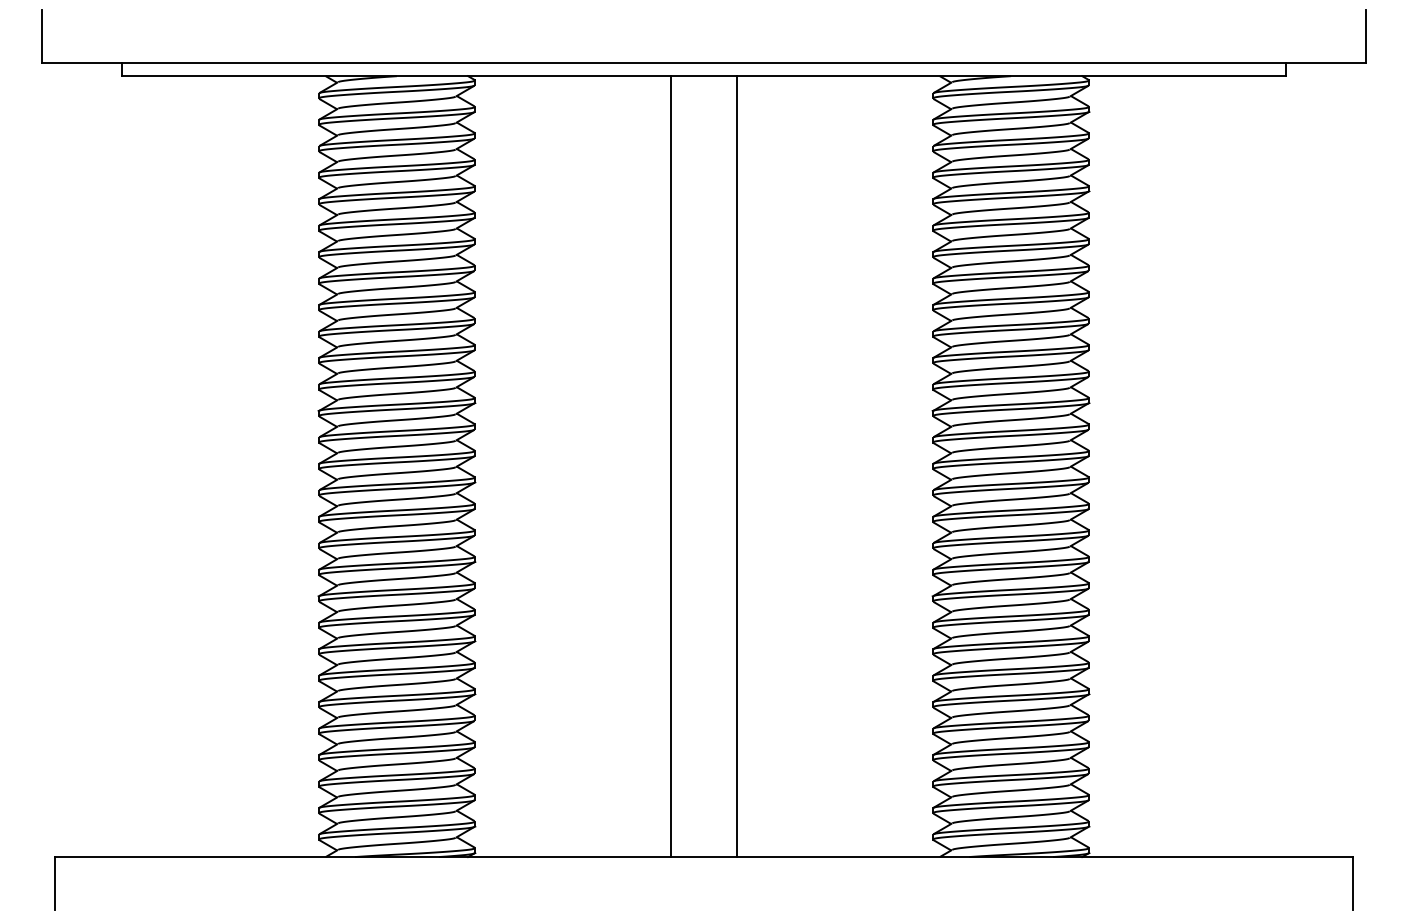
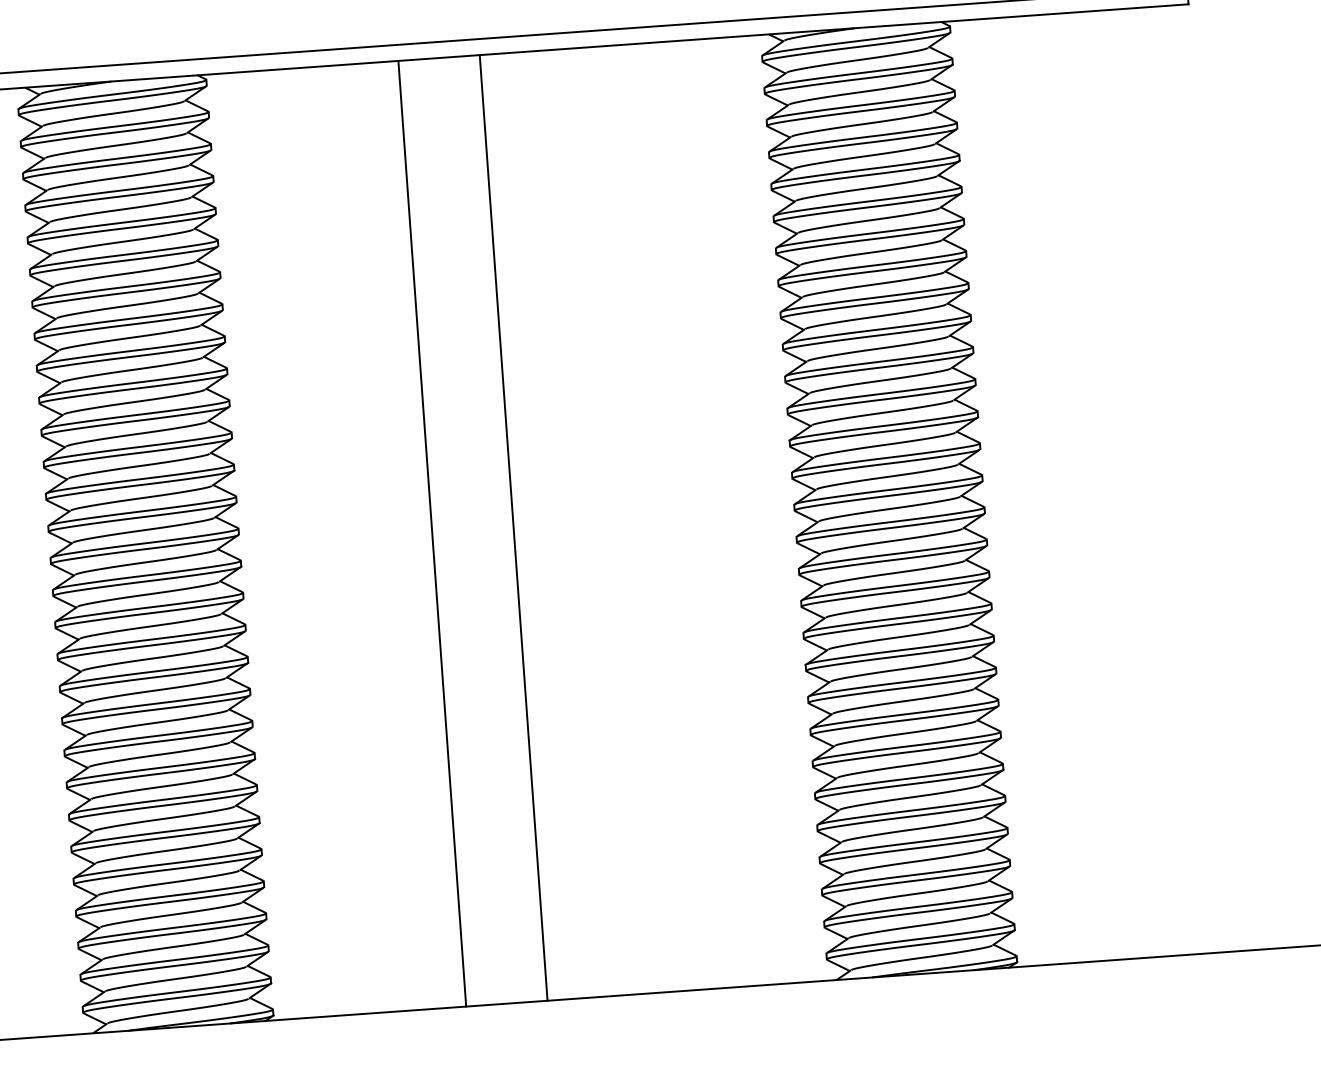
line: (670, 466) -> (431, 533), moved
line: (737, 466) -> (514, 527), moved

